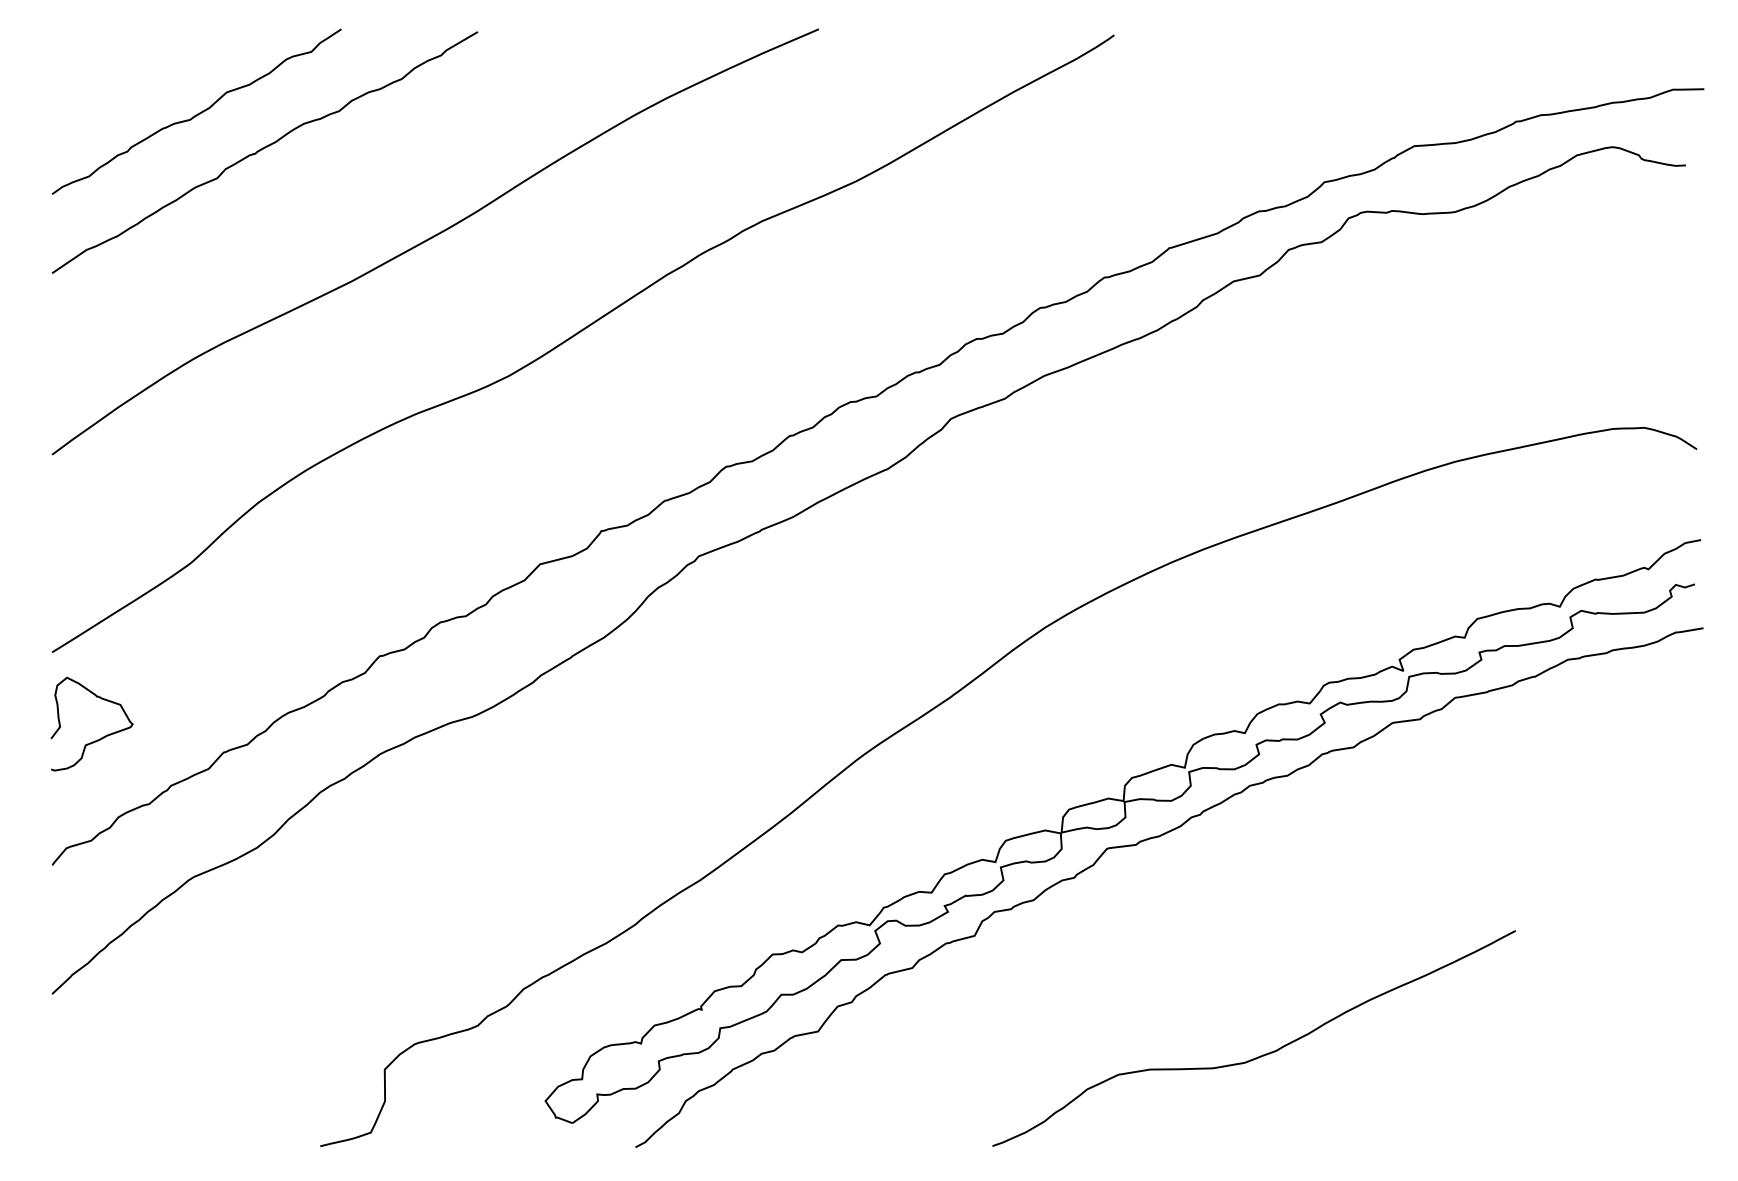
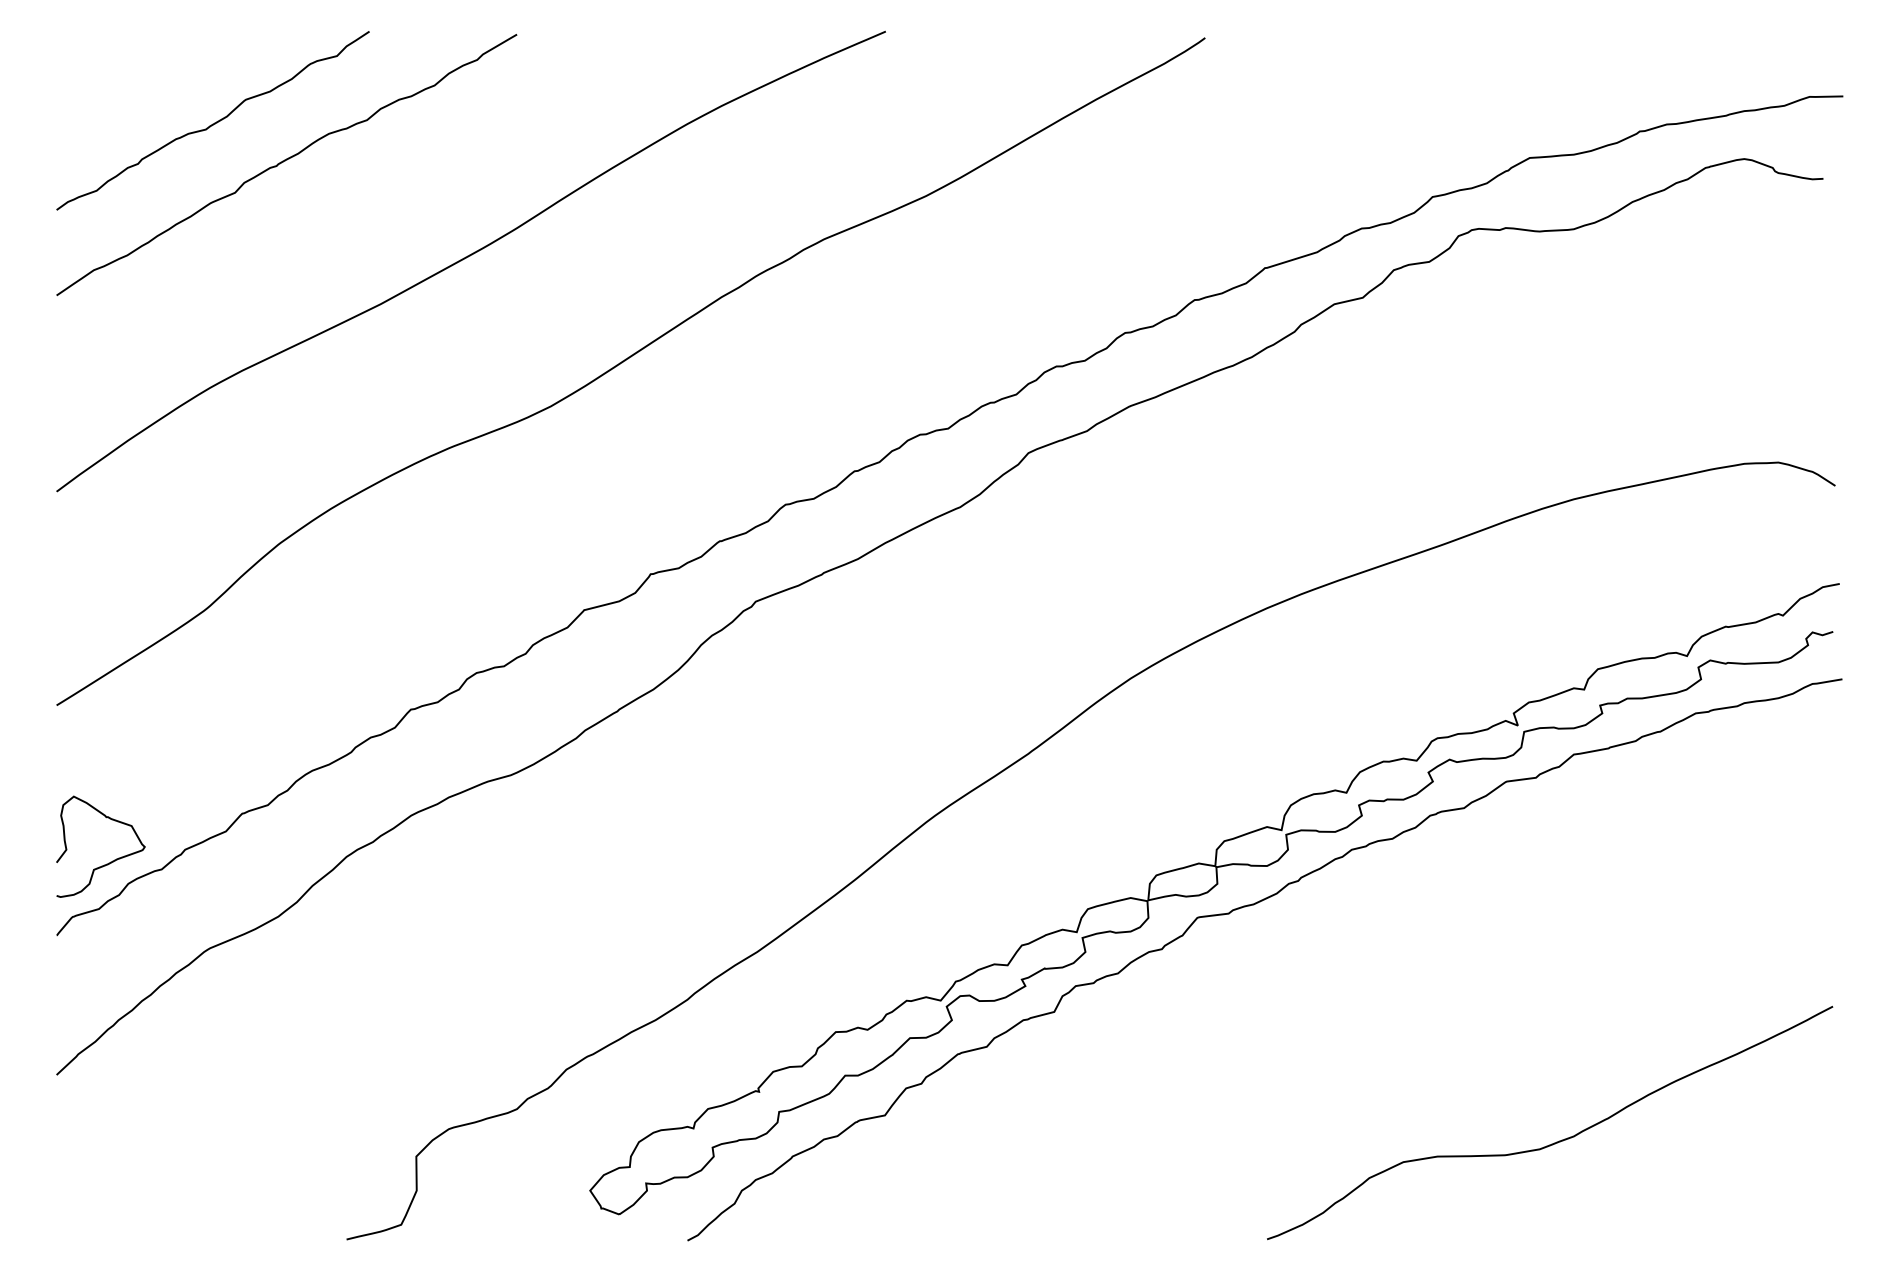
curve: (99, 738) -> (108, 862), moved
curve: (1262, 1054) -> (1559, 1140), moved

